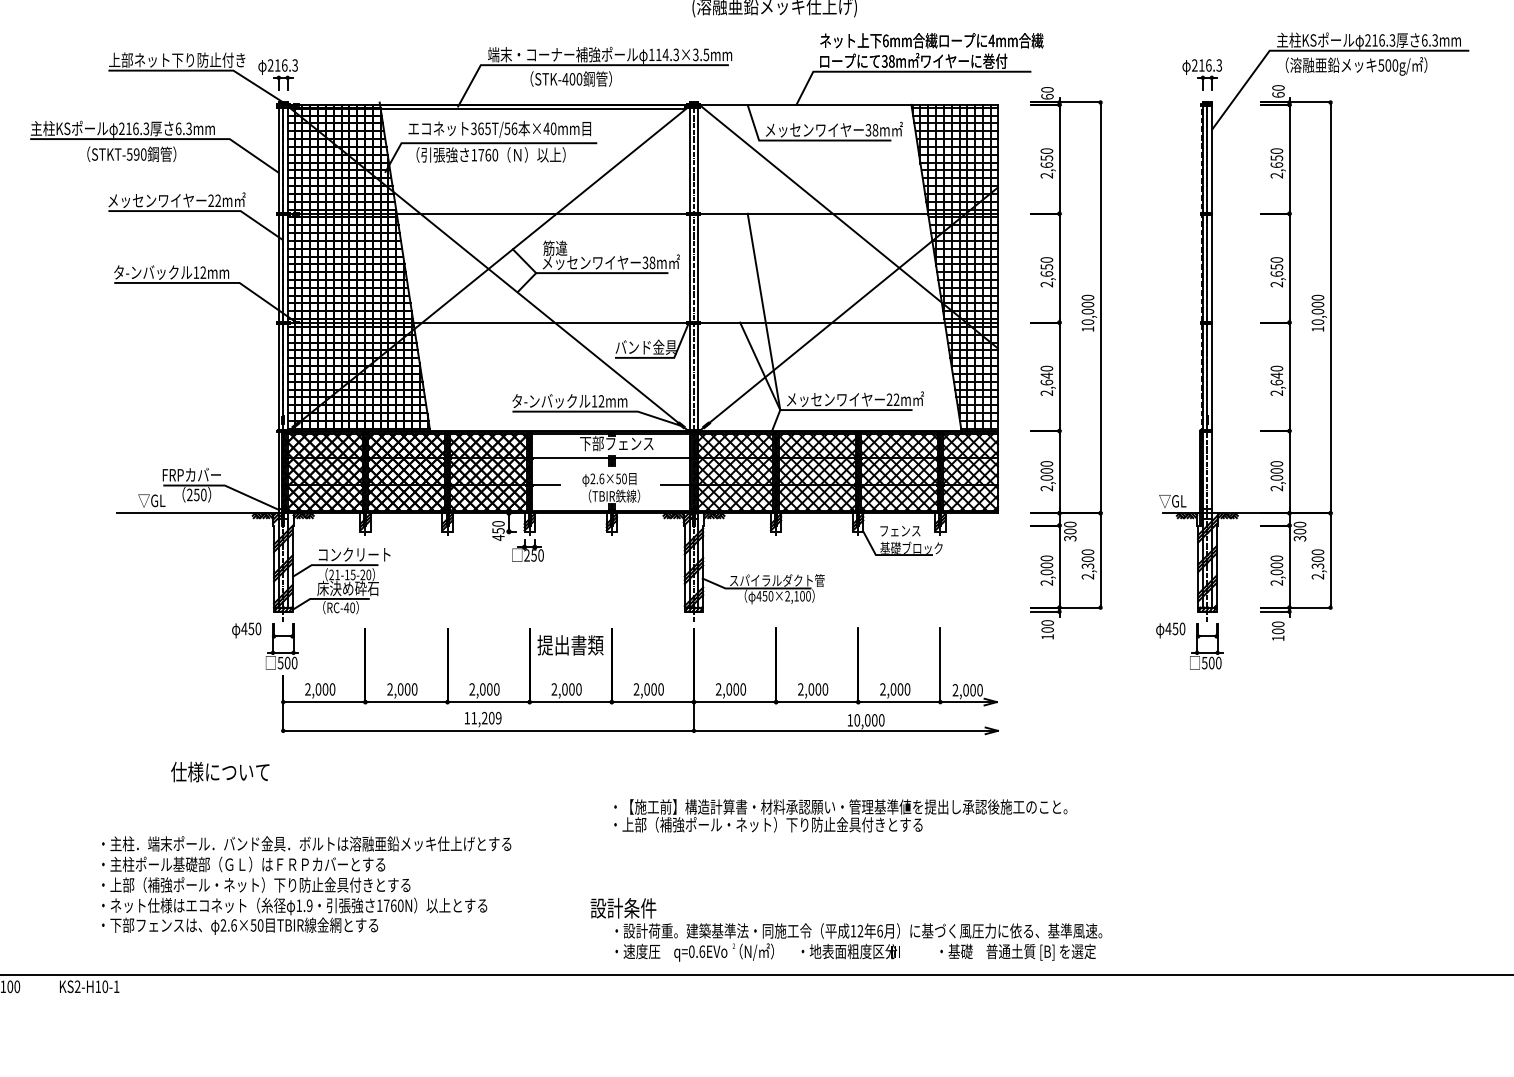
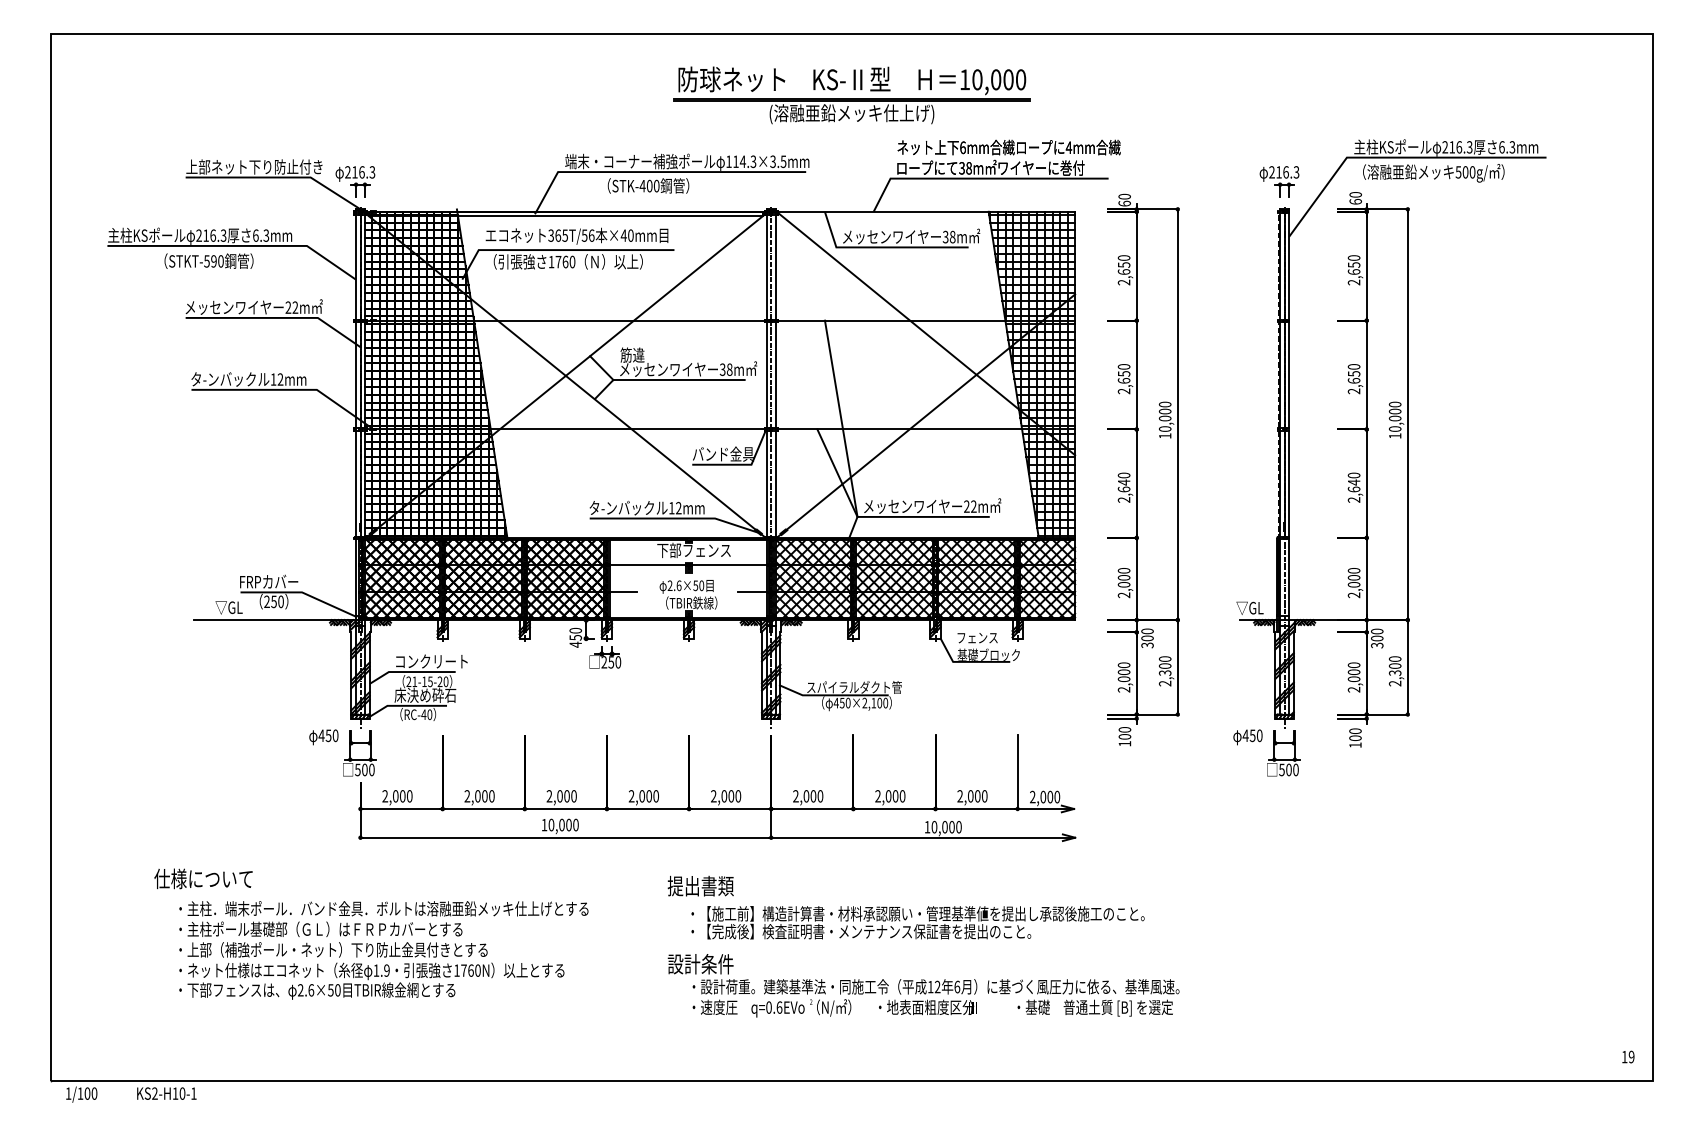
text: (570, 644) -> (700, 885), moved
text: (486, 717) -> (563, 824), 11,209 -> 10,000
text: (220, 771) -> (203, 878), moved
text: (788, 824) -> (865, 931), ・上部（補強ポール・ネット）下り防止金具付きとする -> ・【完成後】検査証明書・メンテナンス保証書を提出のこと。
text: (306, 885) -> (383, 950), moved
text: (846, 929) -> (923, 985), moved

